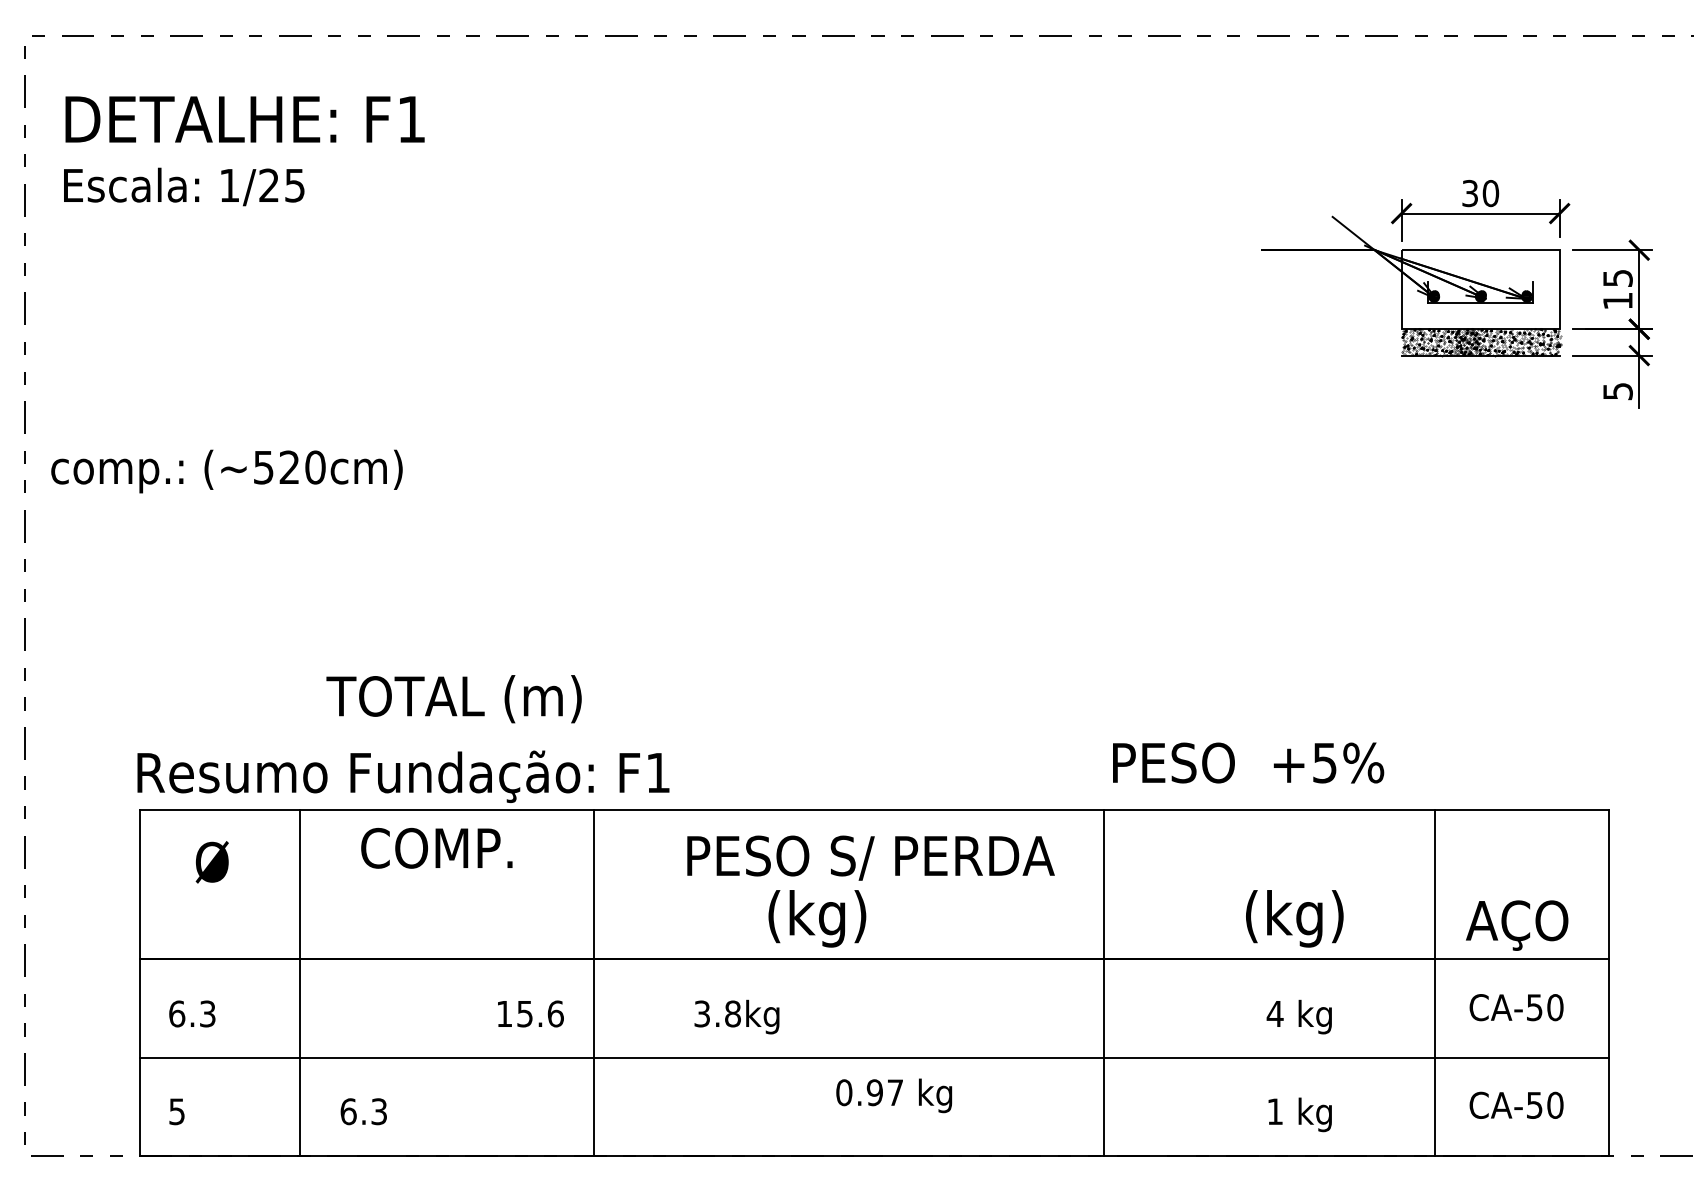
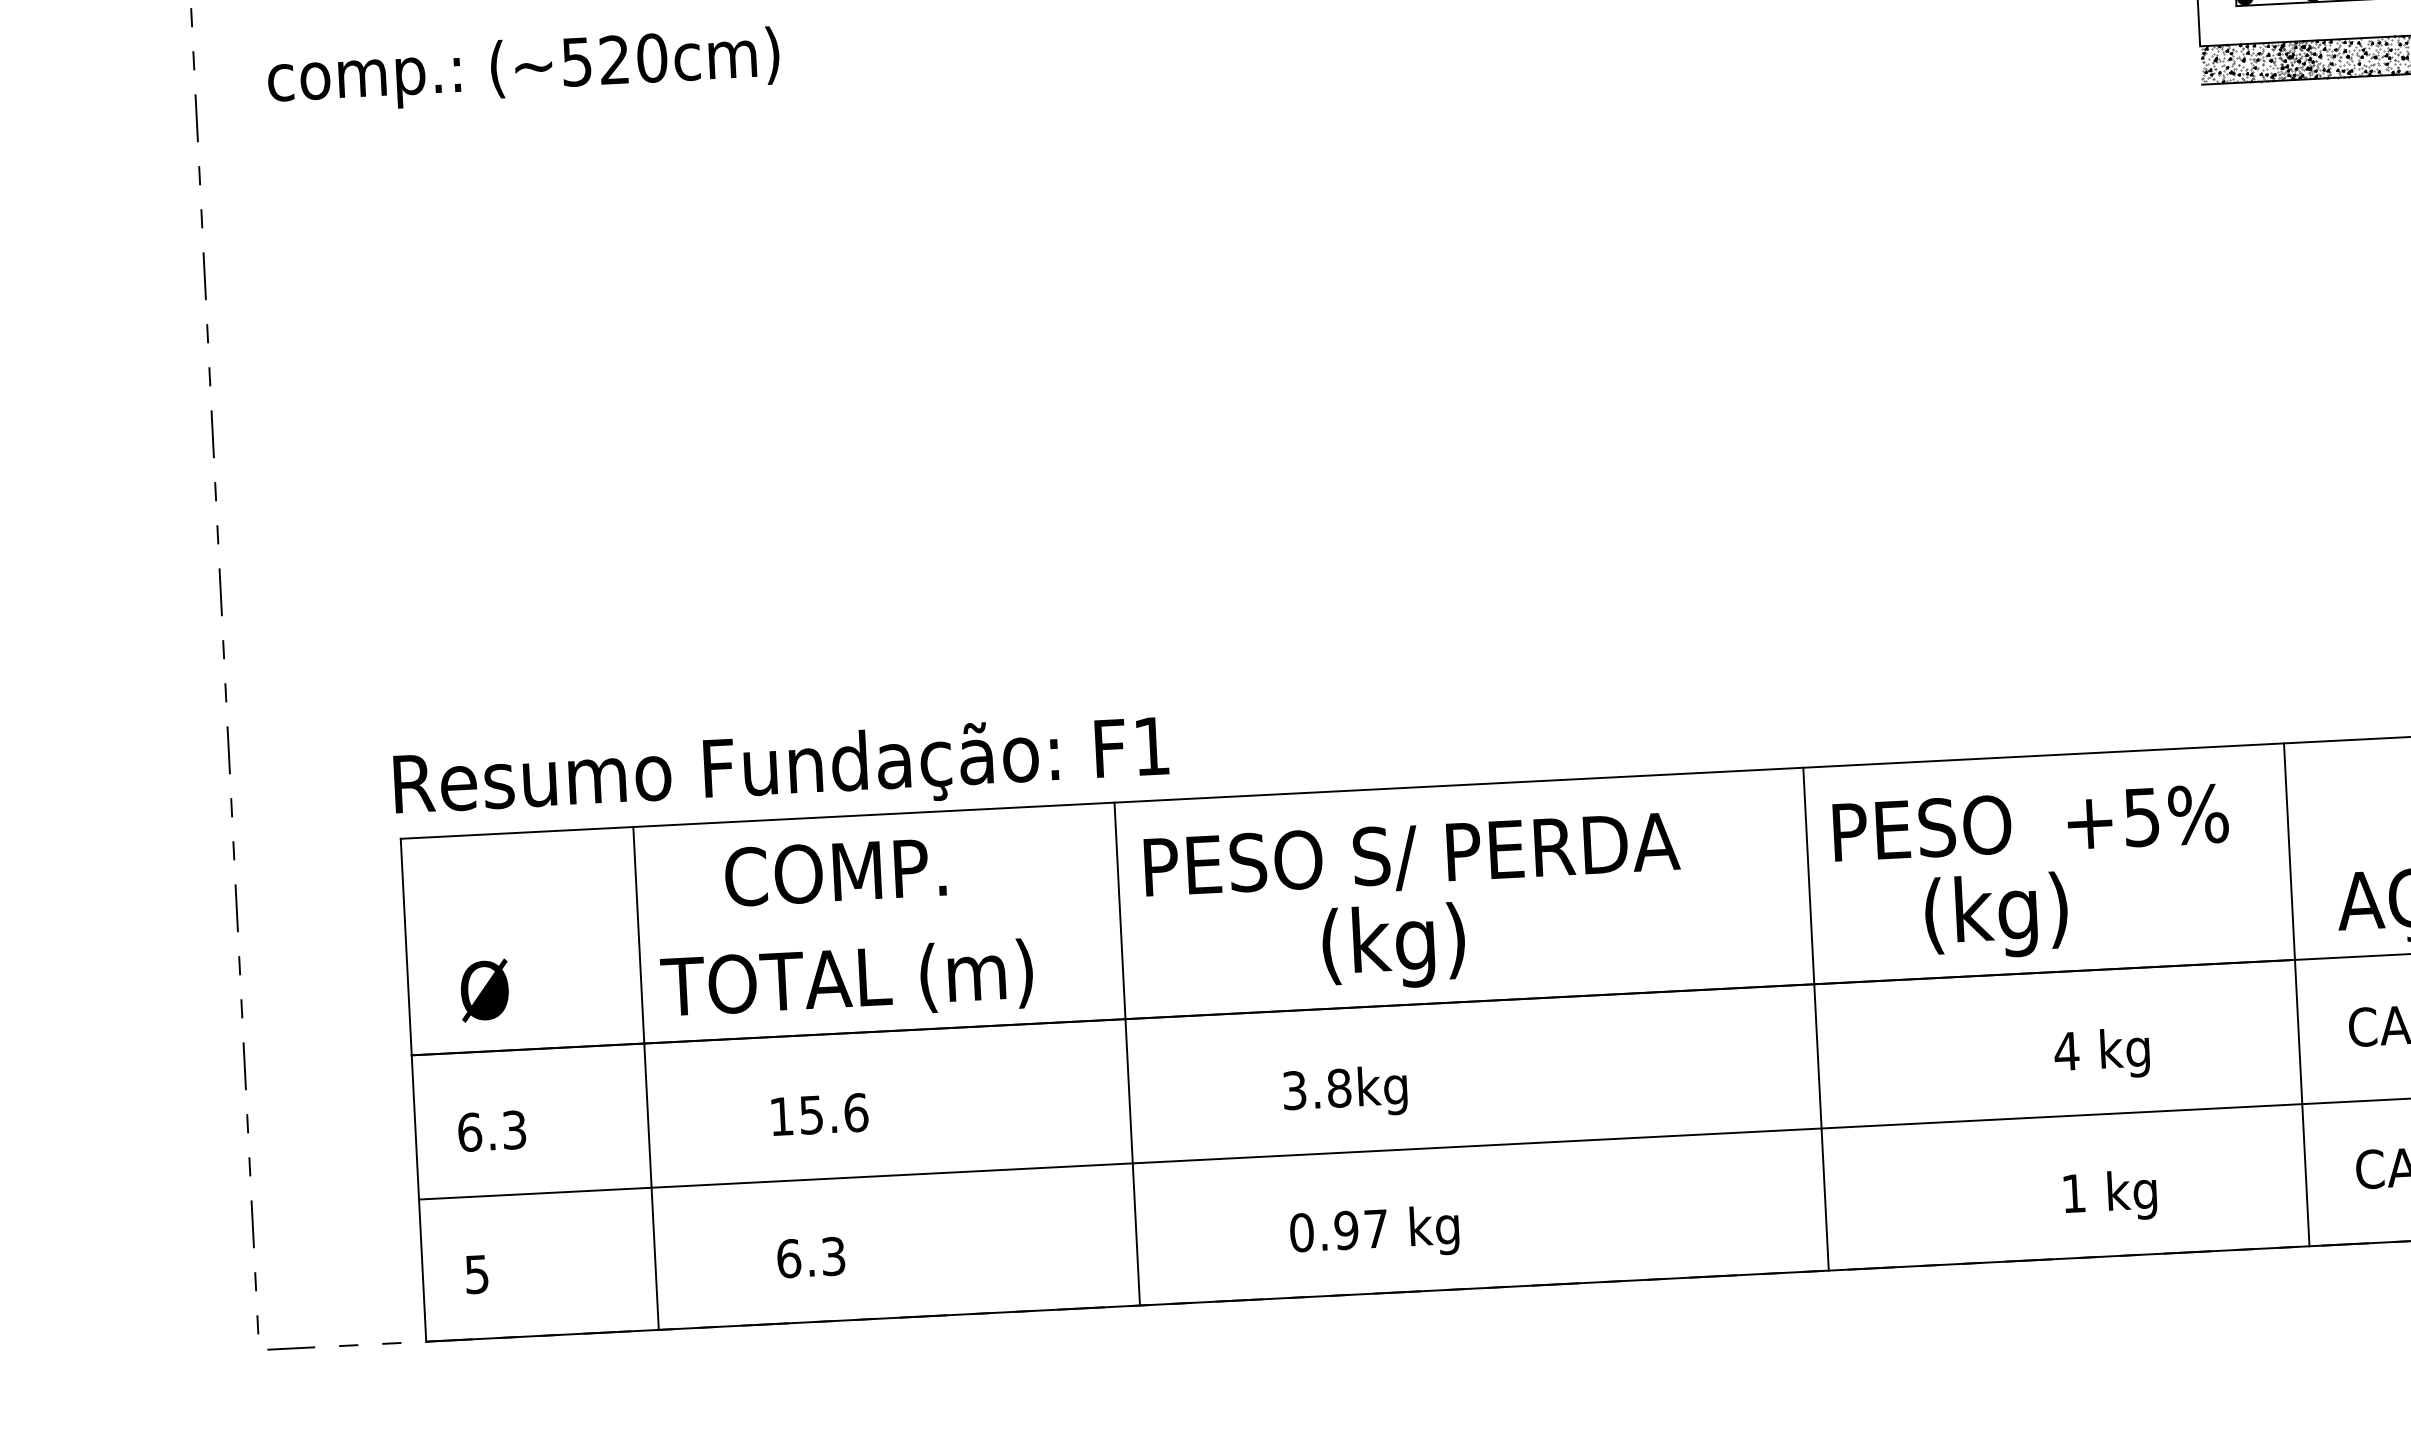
text: (226, 471) -> (523, 70), moved
text: (453, 699) -> (846, 982), moved
text: (1248, 762) -> (2030, 822), moved
text: (870, 857) -> (1411, 856), moved
text: (211, 862) -> (483, 990), moved
text: (1294, 918) -> (1996, 915), moved
line: (593, 983) -> (1126, 1054), moved
text: (530, 1013) -> (819, 1113), moved
text: (736, 1016) -> (1344, 1091), moved
text: (894, 1095) -> (1375, 1233), moved
text: (363, 1111) -> (810, 1257), moved

